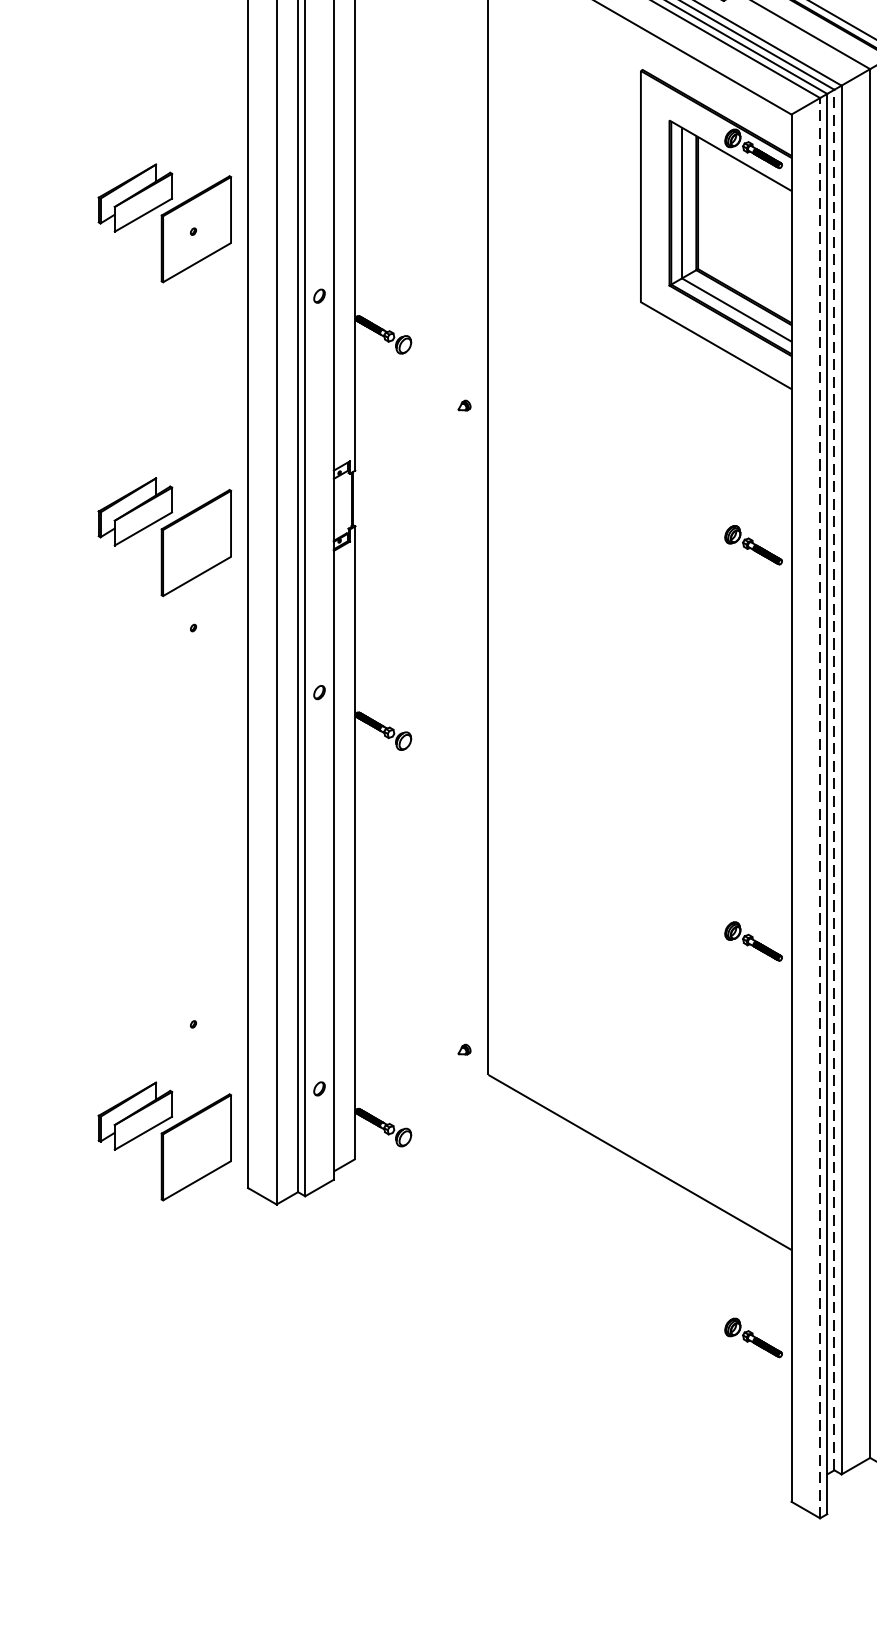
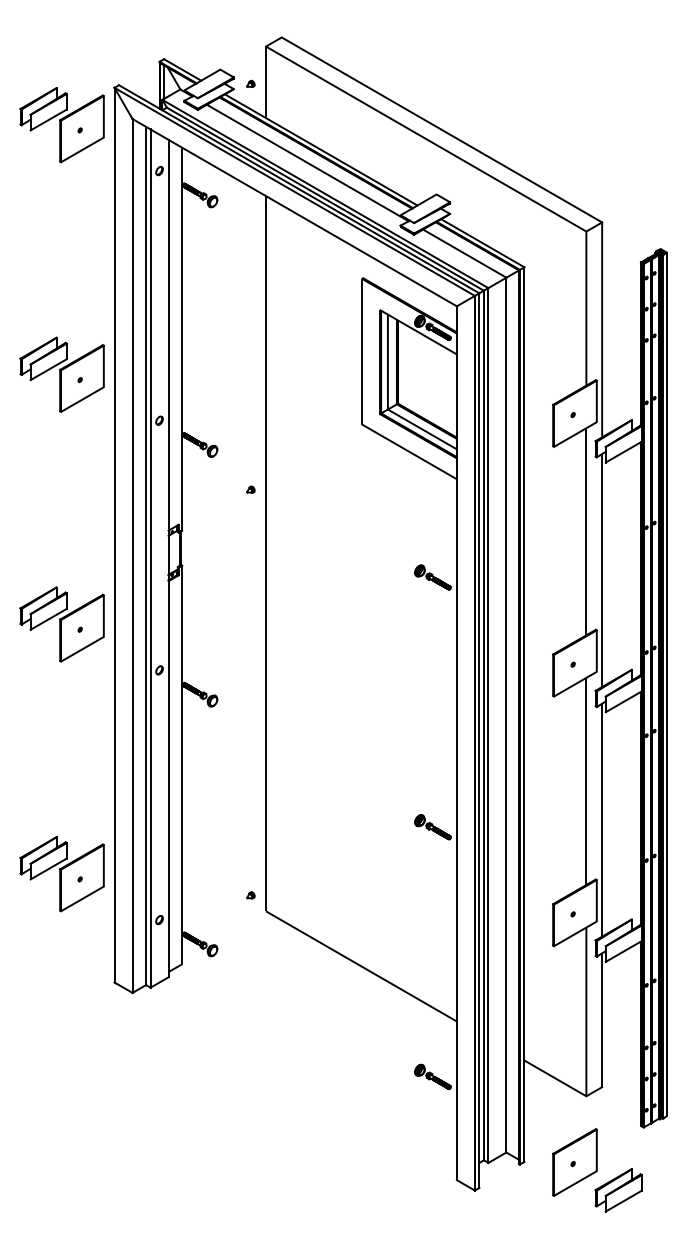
part: (163, 537) -> (61, 624), moved
line: (833, 780) -> (483, 725), dashed -> solid
line: (819, 807) -> (474, 742), dashed -> solid
part: (163, 1141) -> (61, 874), moved

